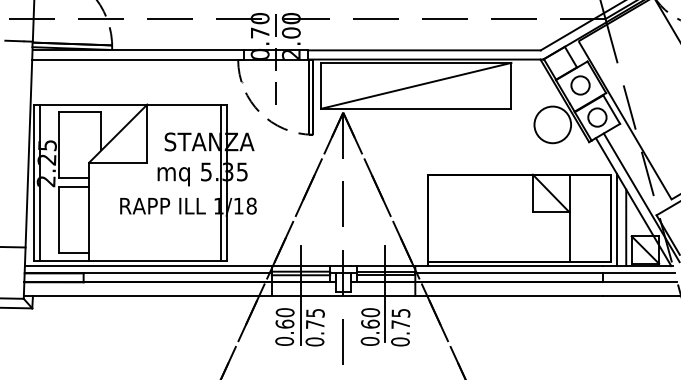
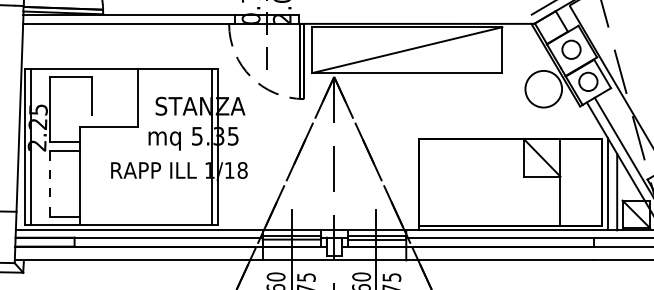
line: (423, 50) -> (414, 14), removed
line: (118, 133) -> (109, 97), removed
line: (58, 220) -> (49, 184), solid -> dashed

